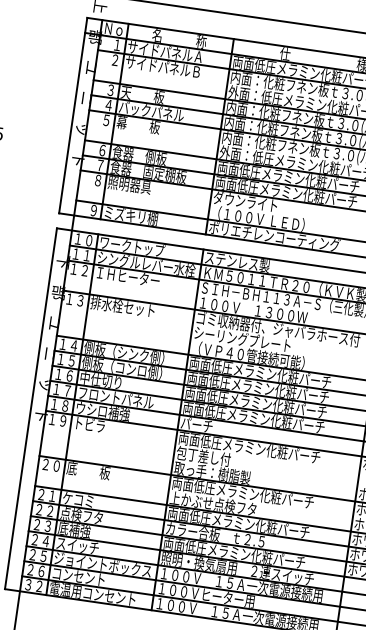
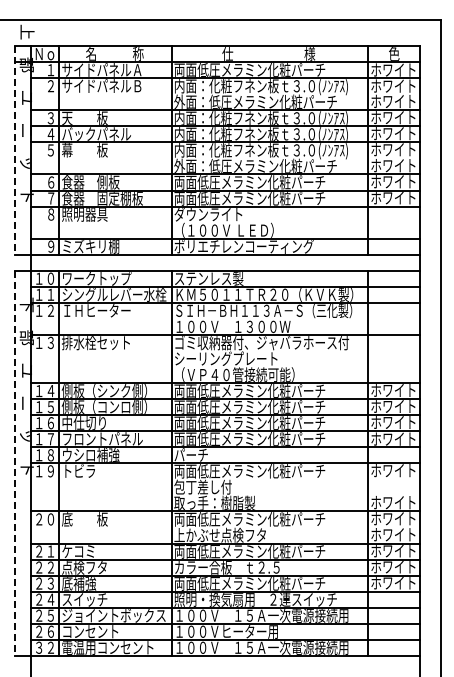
line: (73, 115) -> (15, 150), solid -> dashed
line: (31, 408) -> (15, 463), solid -> dashed

